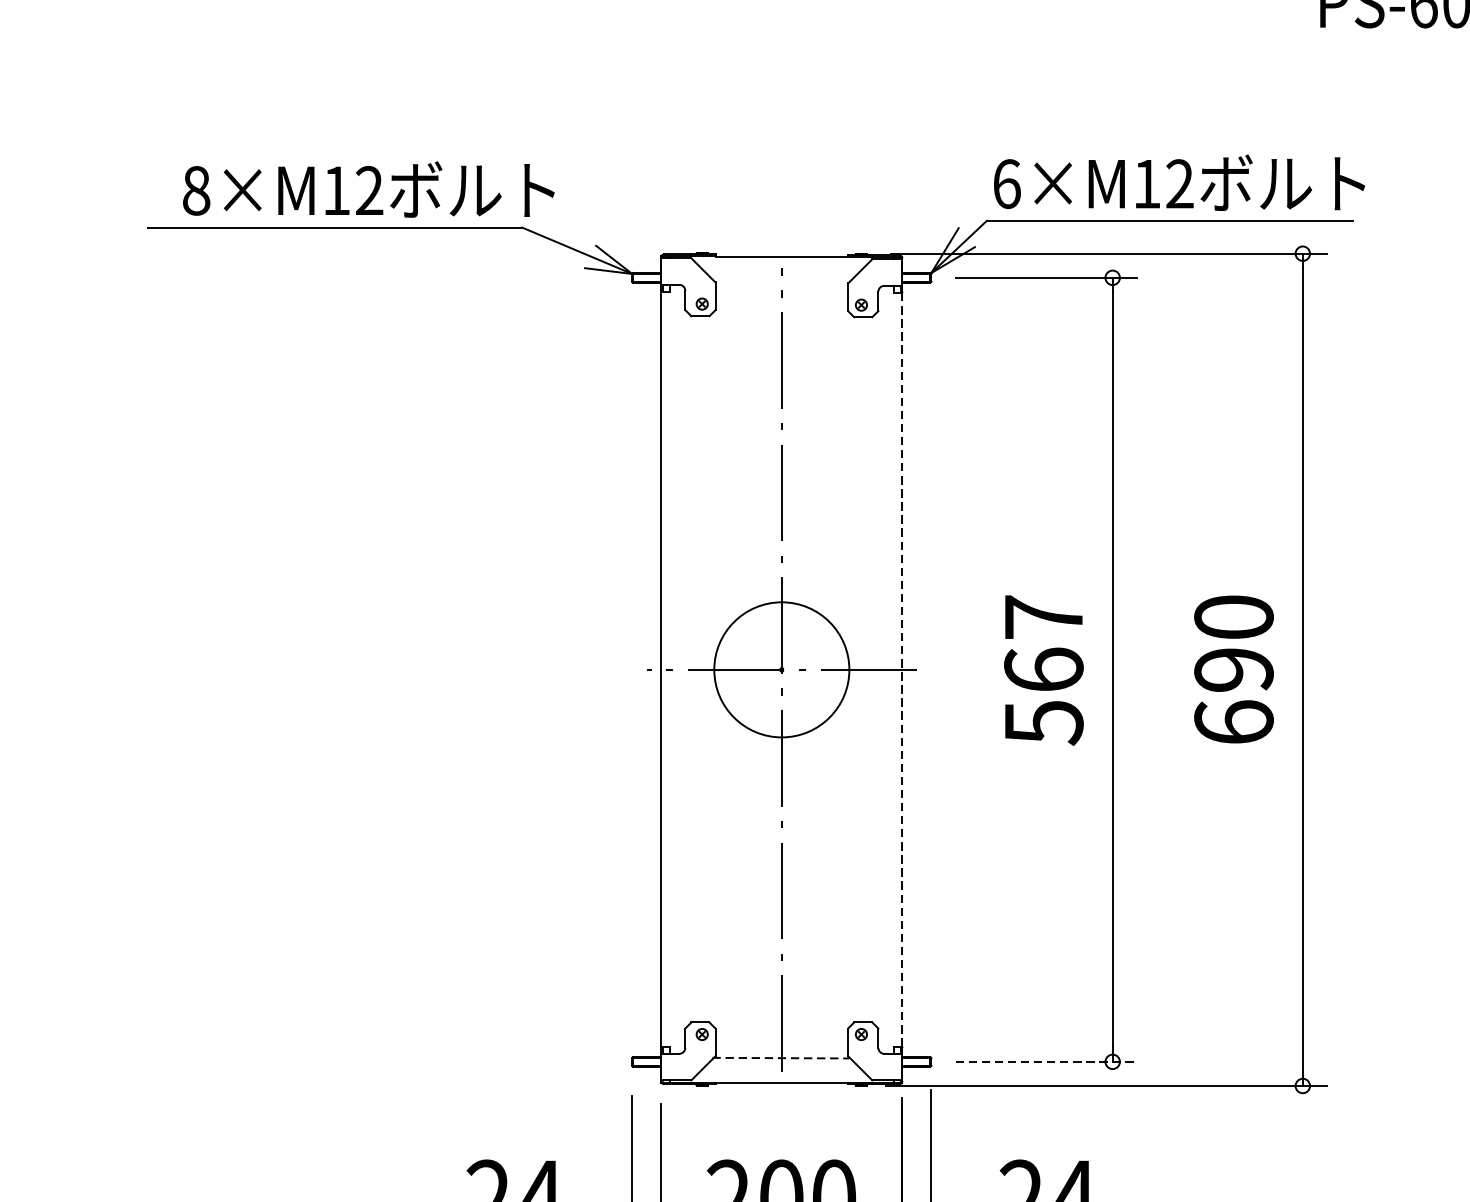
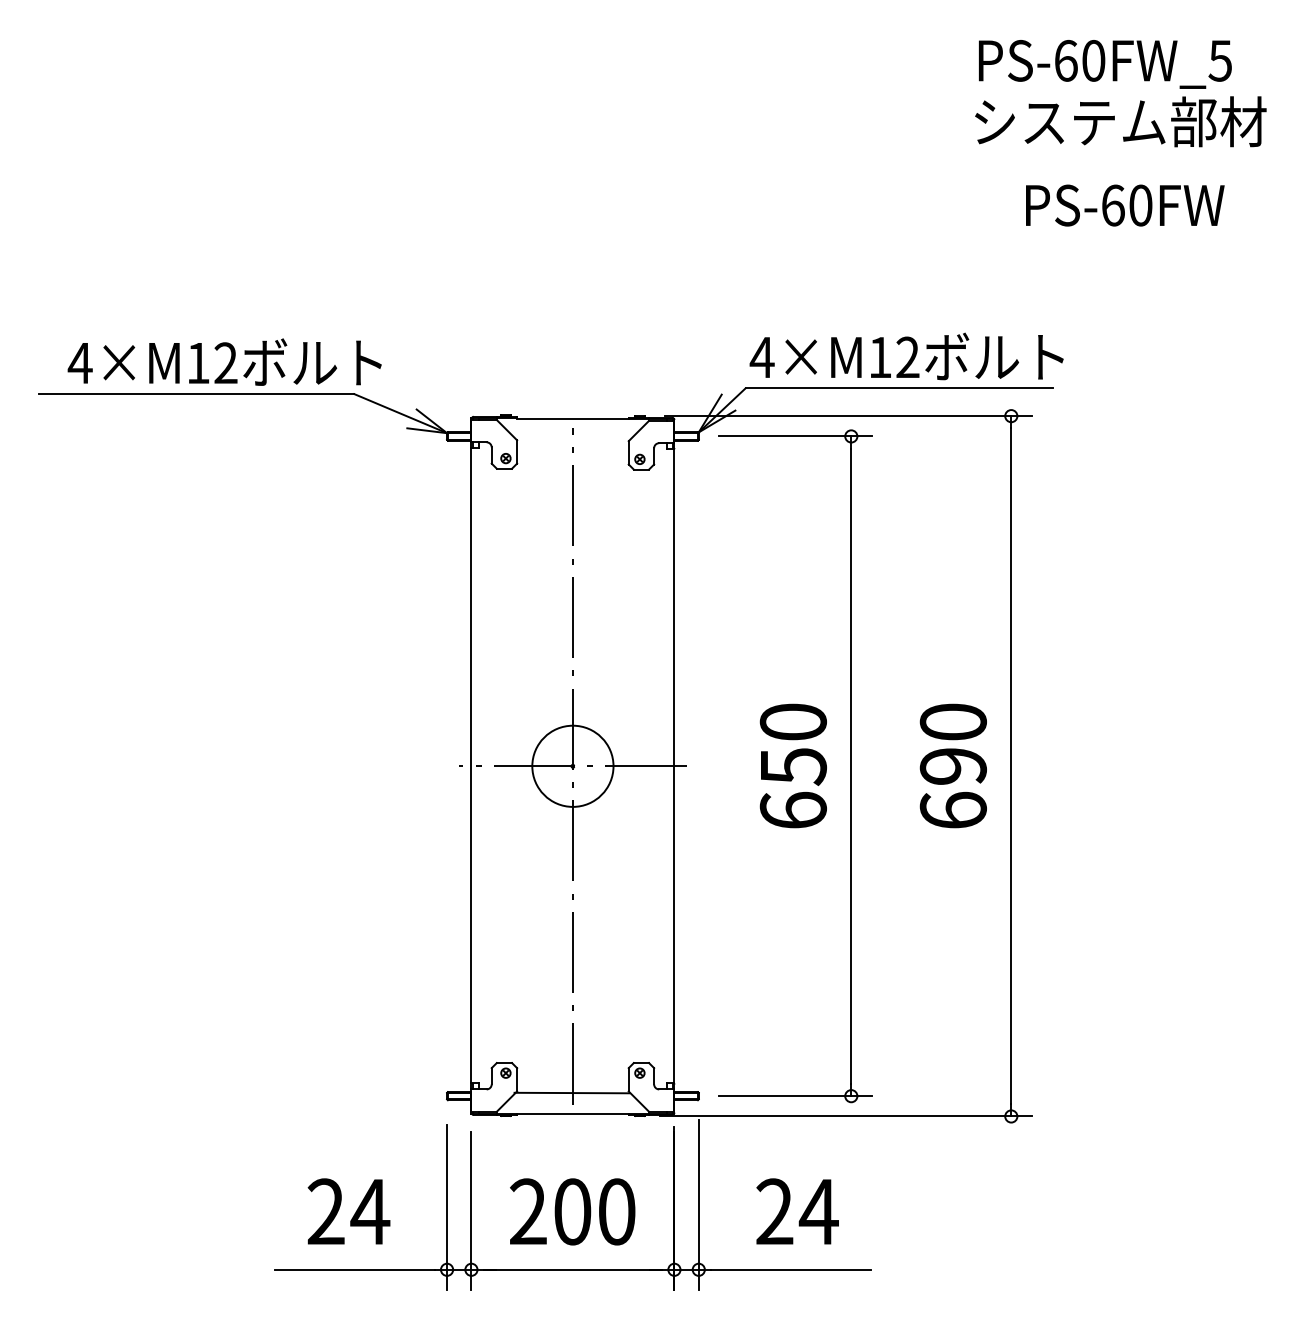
text: (1005, 184) -> (761, 357), 6×M12 -> 4×M12
text: (195, 191) -> (79, 363), 8×M12 -> 4×M12
circle: (781, 668) -> (572, 765), size x0.71
line: (902, 668) -> (674, 765), dashed -> solid
text: (1042, 670) -> (792, 766), 567 -> 650
line: (781, 1058) -> (572, 1093), dashed -> solid
line: (1046, 1062) -> (795, 1096), dashed -> solid

